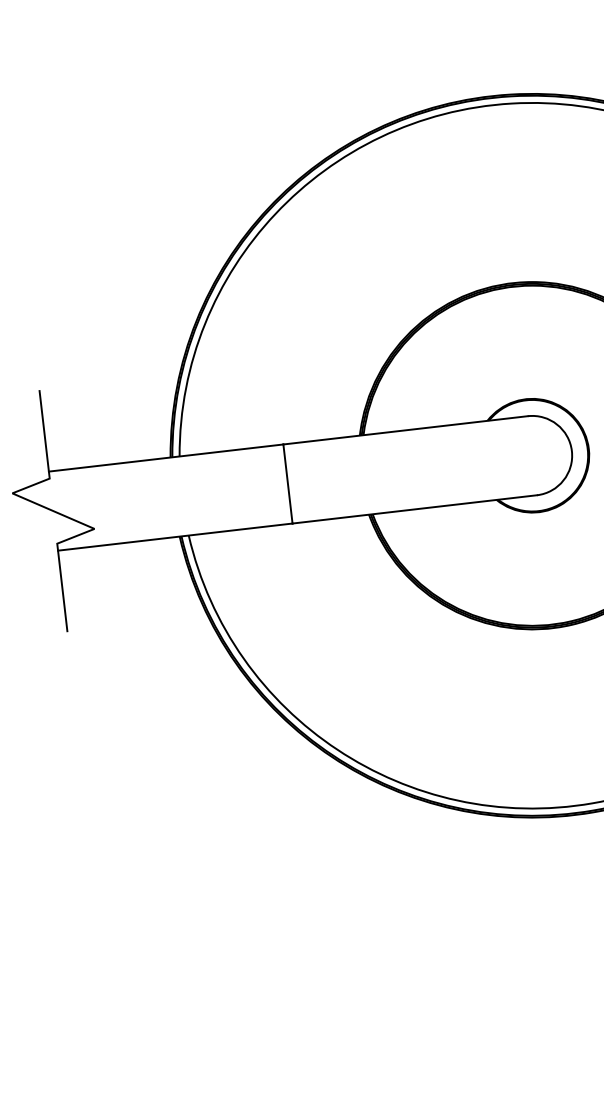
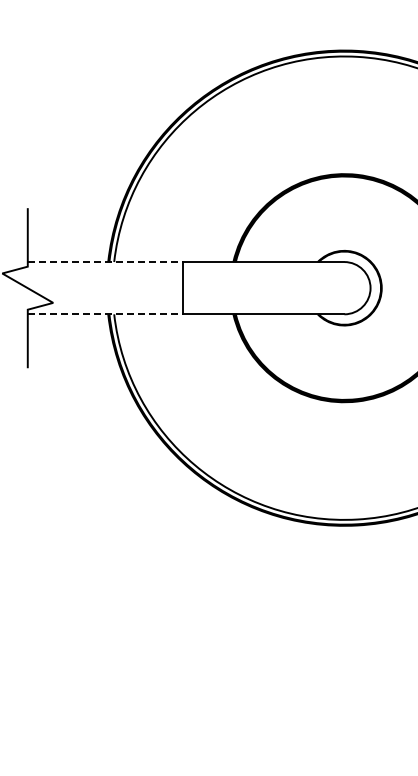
line: (166, 458) -> (105, 262), solid -> dashed
line: (175, 537) -> (105, 314), solid -> dashed

